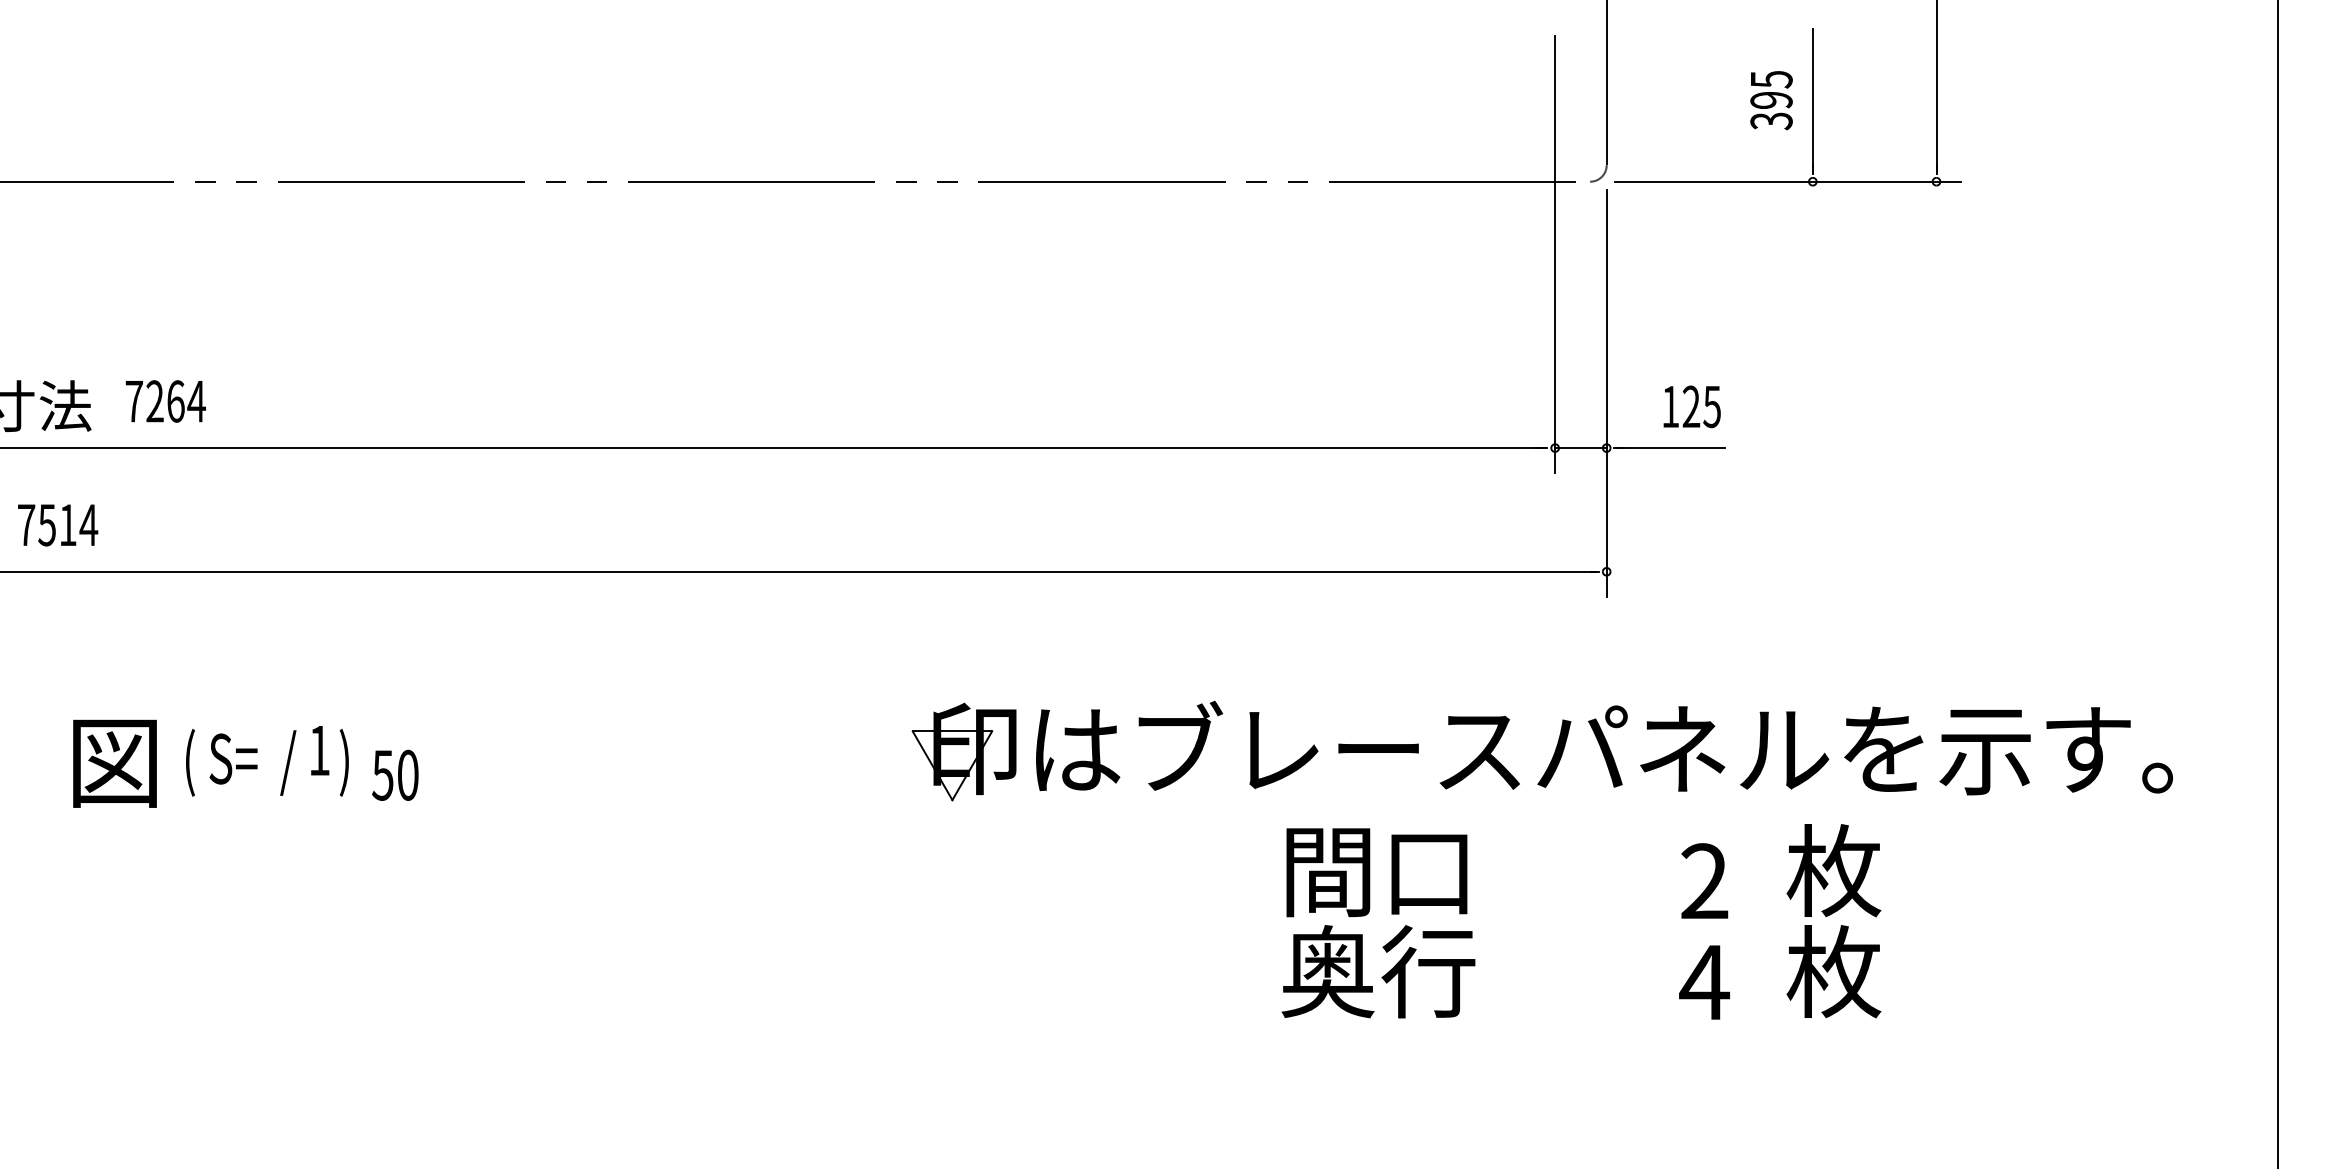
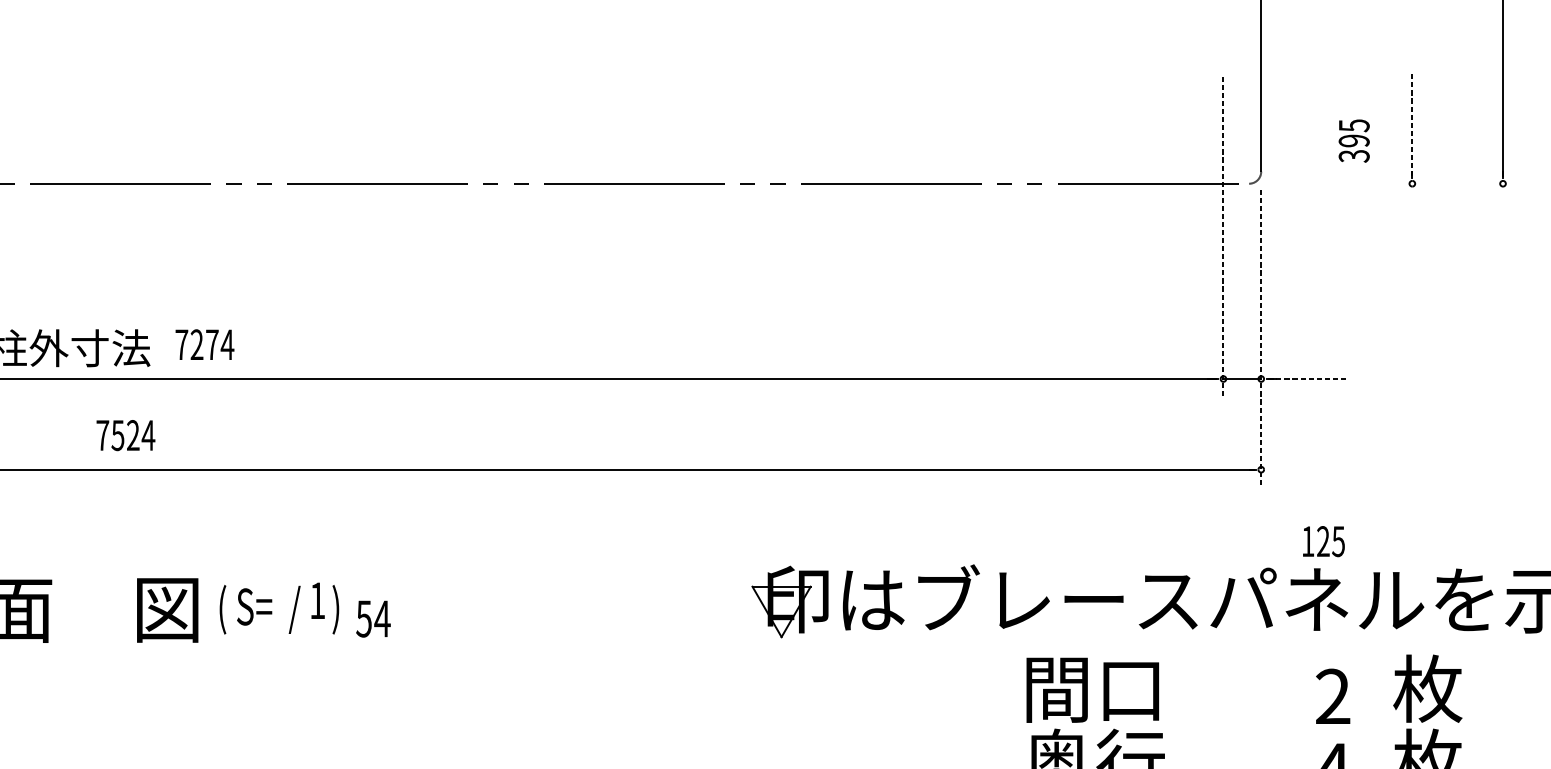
line: (1812, 99) -> (1412, 123), solid -> dashed
text: (1771, 100) -> (1354, 141), moved
line: (1787, 181) -> (1393, 183), removed
line: (1555, 254) -> (1223, 237), solid -> dashed
line: (1606, 393) -> (1261, 338), solid -> dashed
text: (175, 401) -> (212, 344), 7264 -> 7274
text: (1691, 406) -> (1323, 541), moved
line: (1676, 448) -> (1312, 379), solid -> dashed
text: (67, 524) -> (132, 435), 7514 -> 7524
text: (407, 774) -> (382, 618), 50 -> 54

